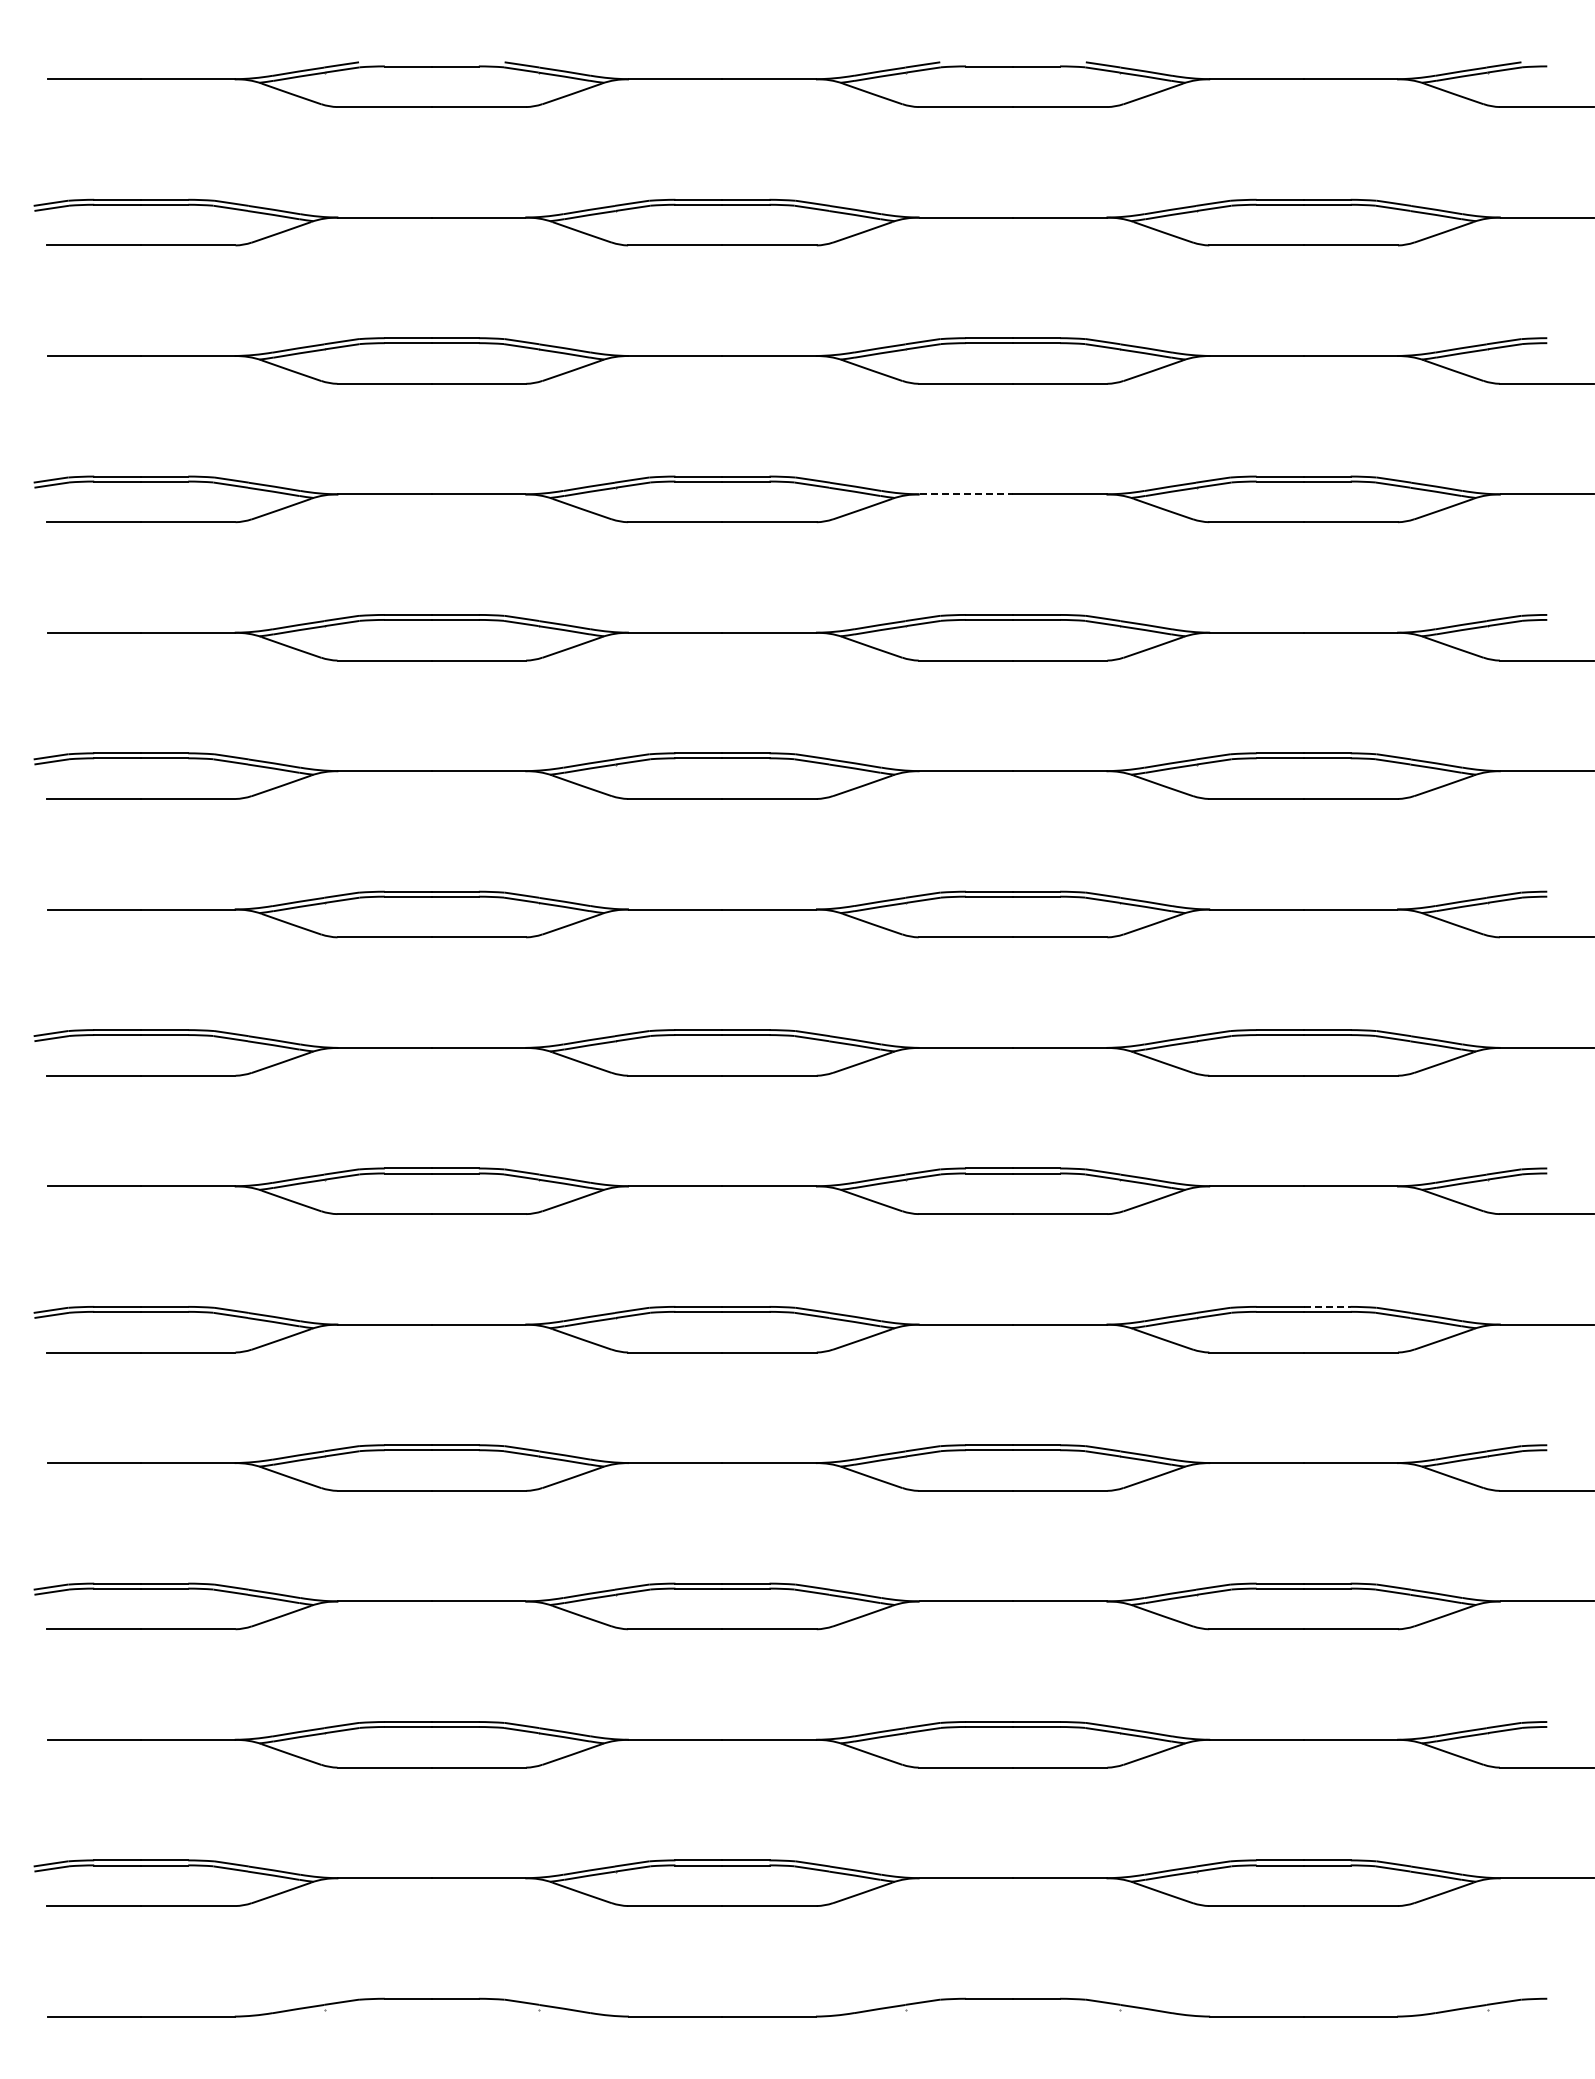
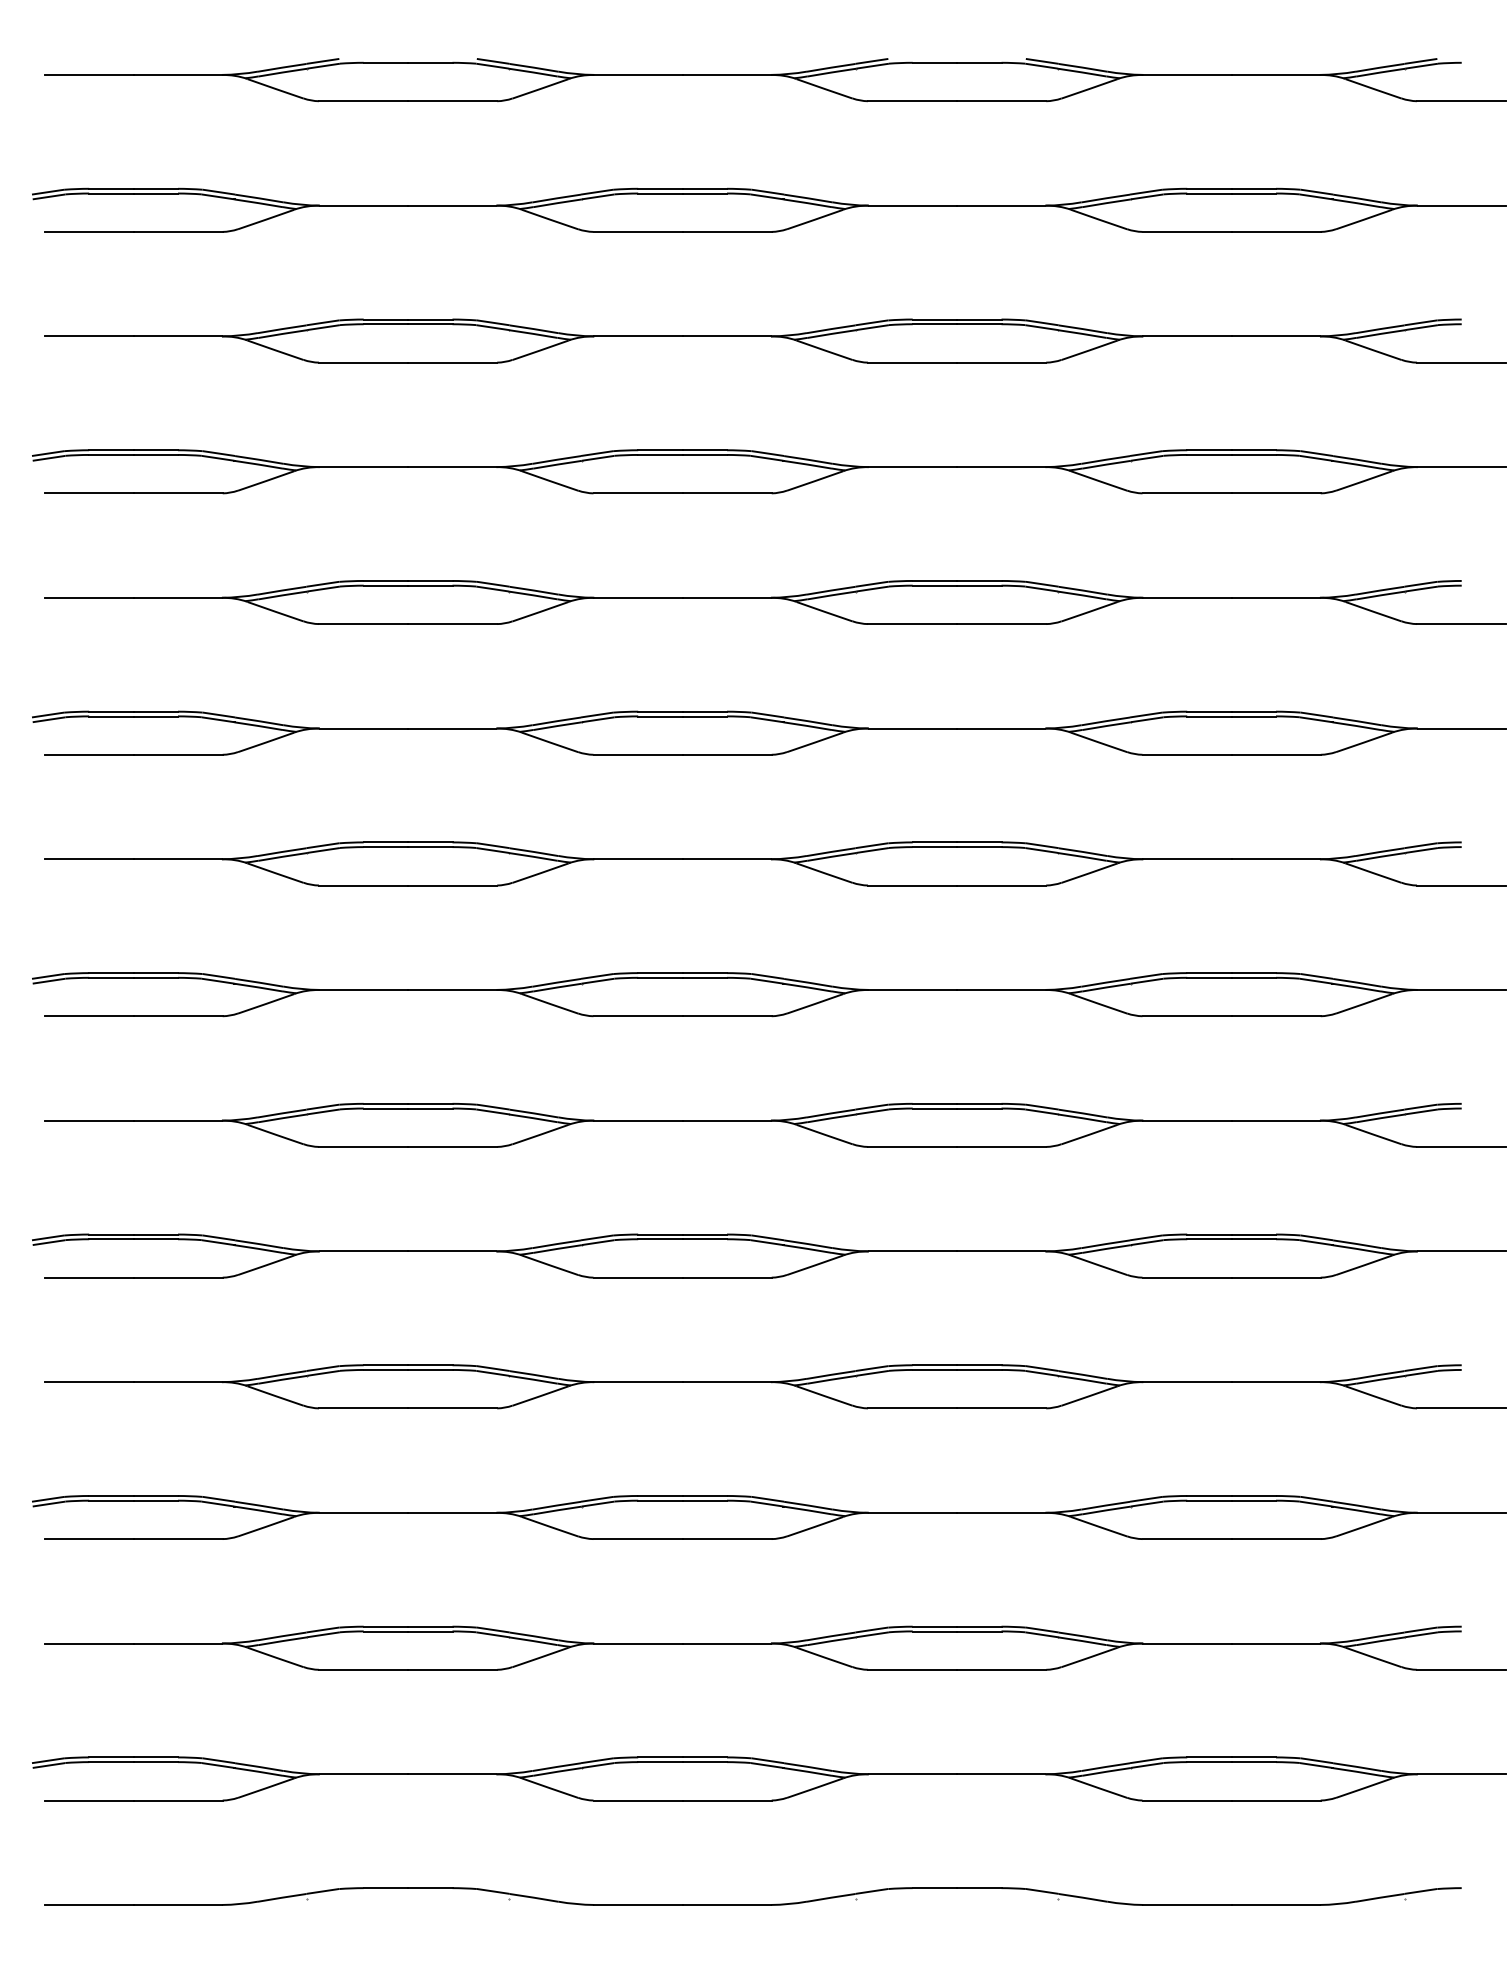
line: (966, 494) -> (913, 467), dashed -> solid
line: (1327, 1306) -> (1254, 1234), dashed -> solid

